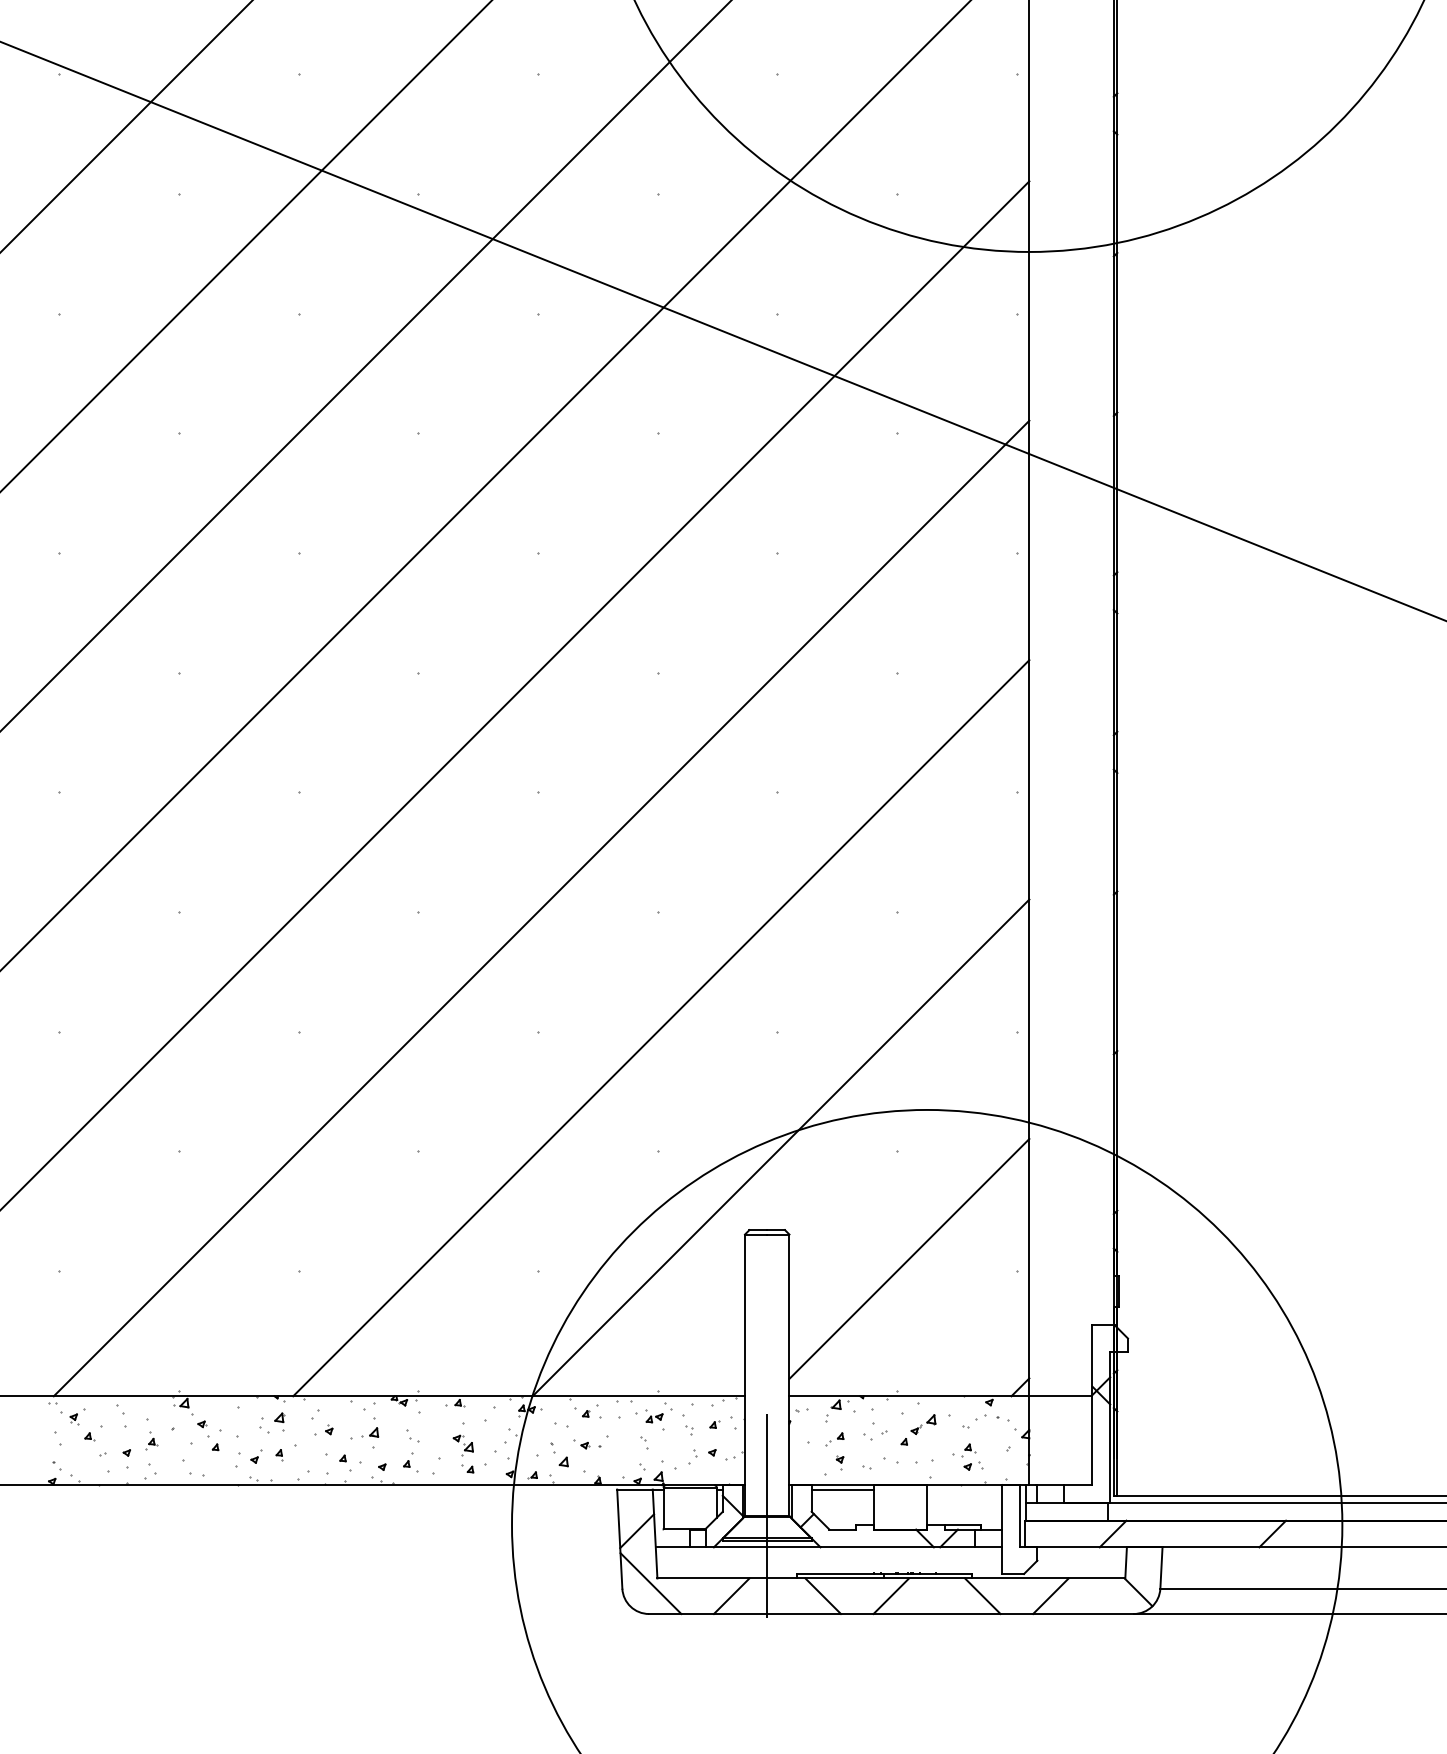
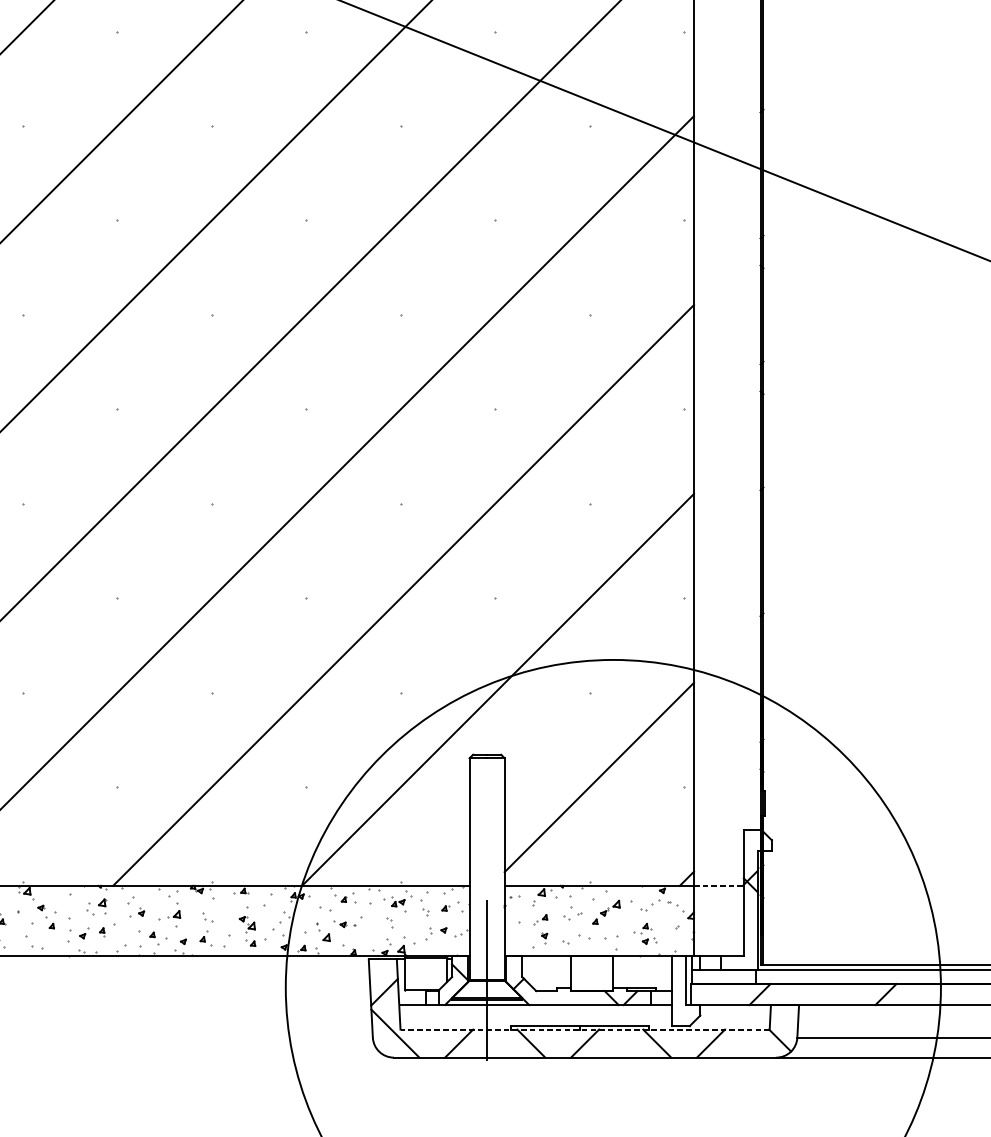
line: (1060, 1396) -> (718, 886), solid -> dashed
line: (842, 1489) -> (546, 959), removed
line: (891, 1578) -> (585, 1029), solid -> dashed

